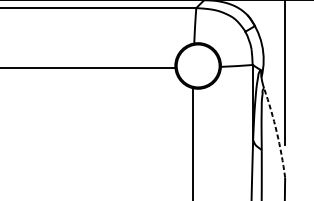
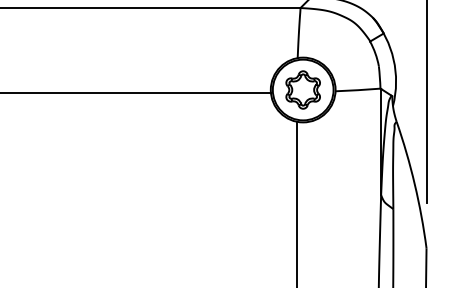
part: (197, 65) -> (302, 89), added
arc: (276, 132) -> (414, 184), dashed -> solid

